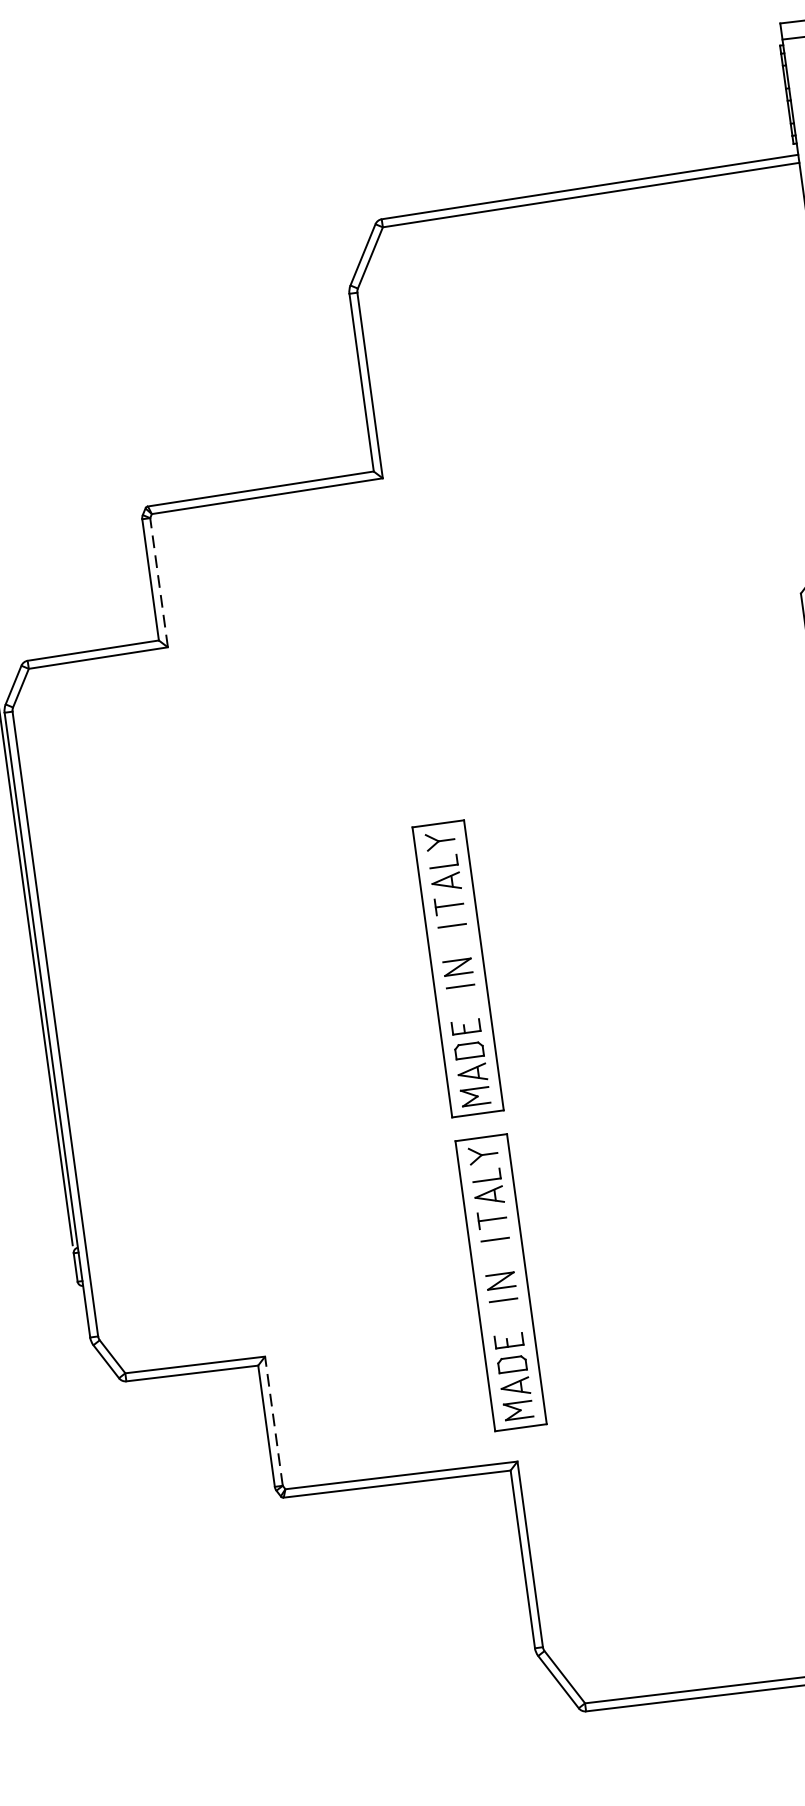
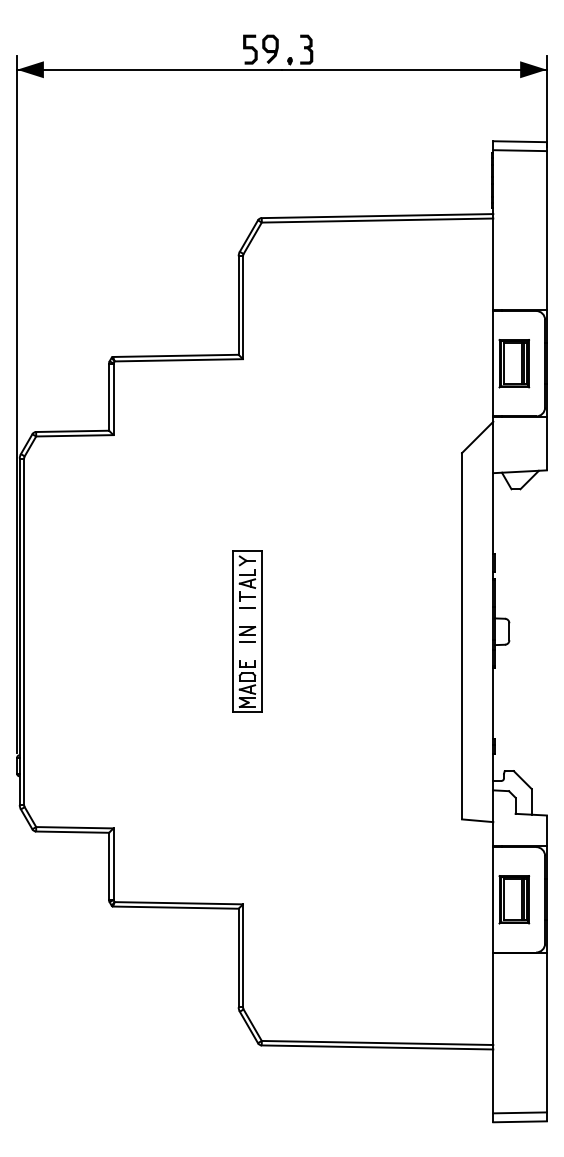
line: (159, 583) -> (113, 399), dashed -> solid
part: (501, 1282) -> (247, 805), removed
line: (273, 1421) -> (113, 864), dashed -> solid

